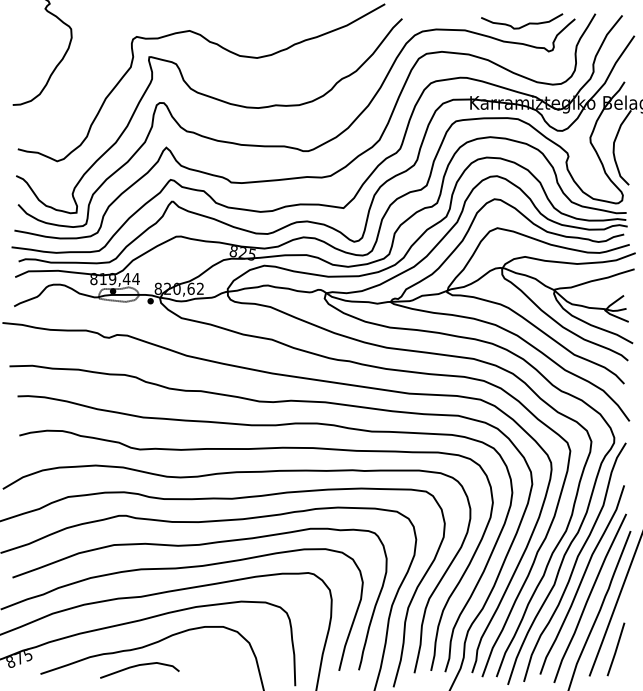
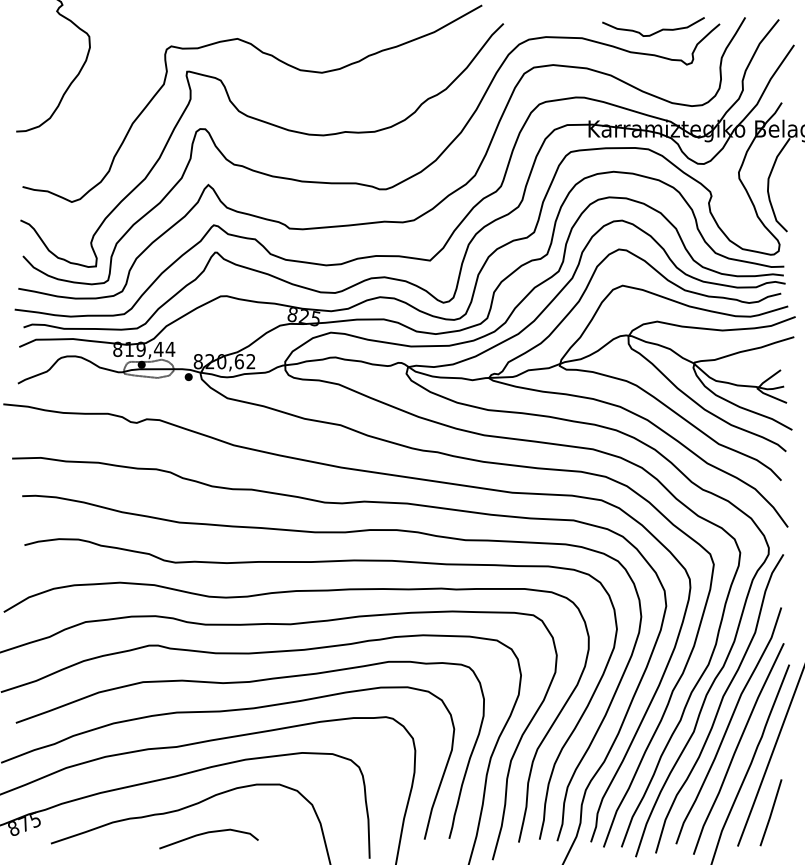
part: (139, 670) -> (208, 839), moved

